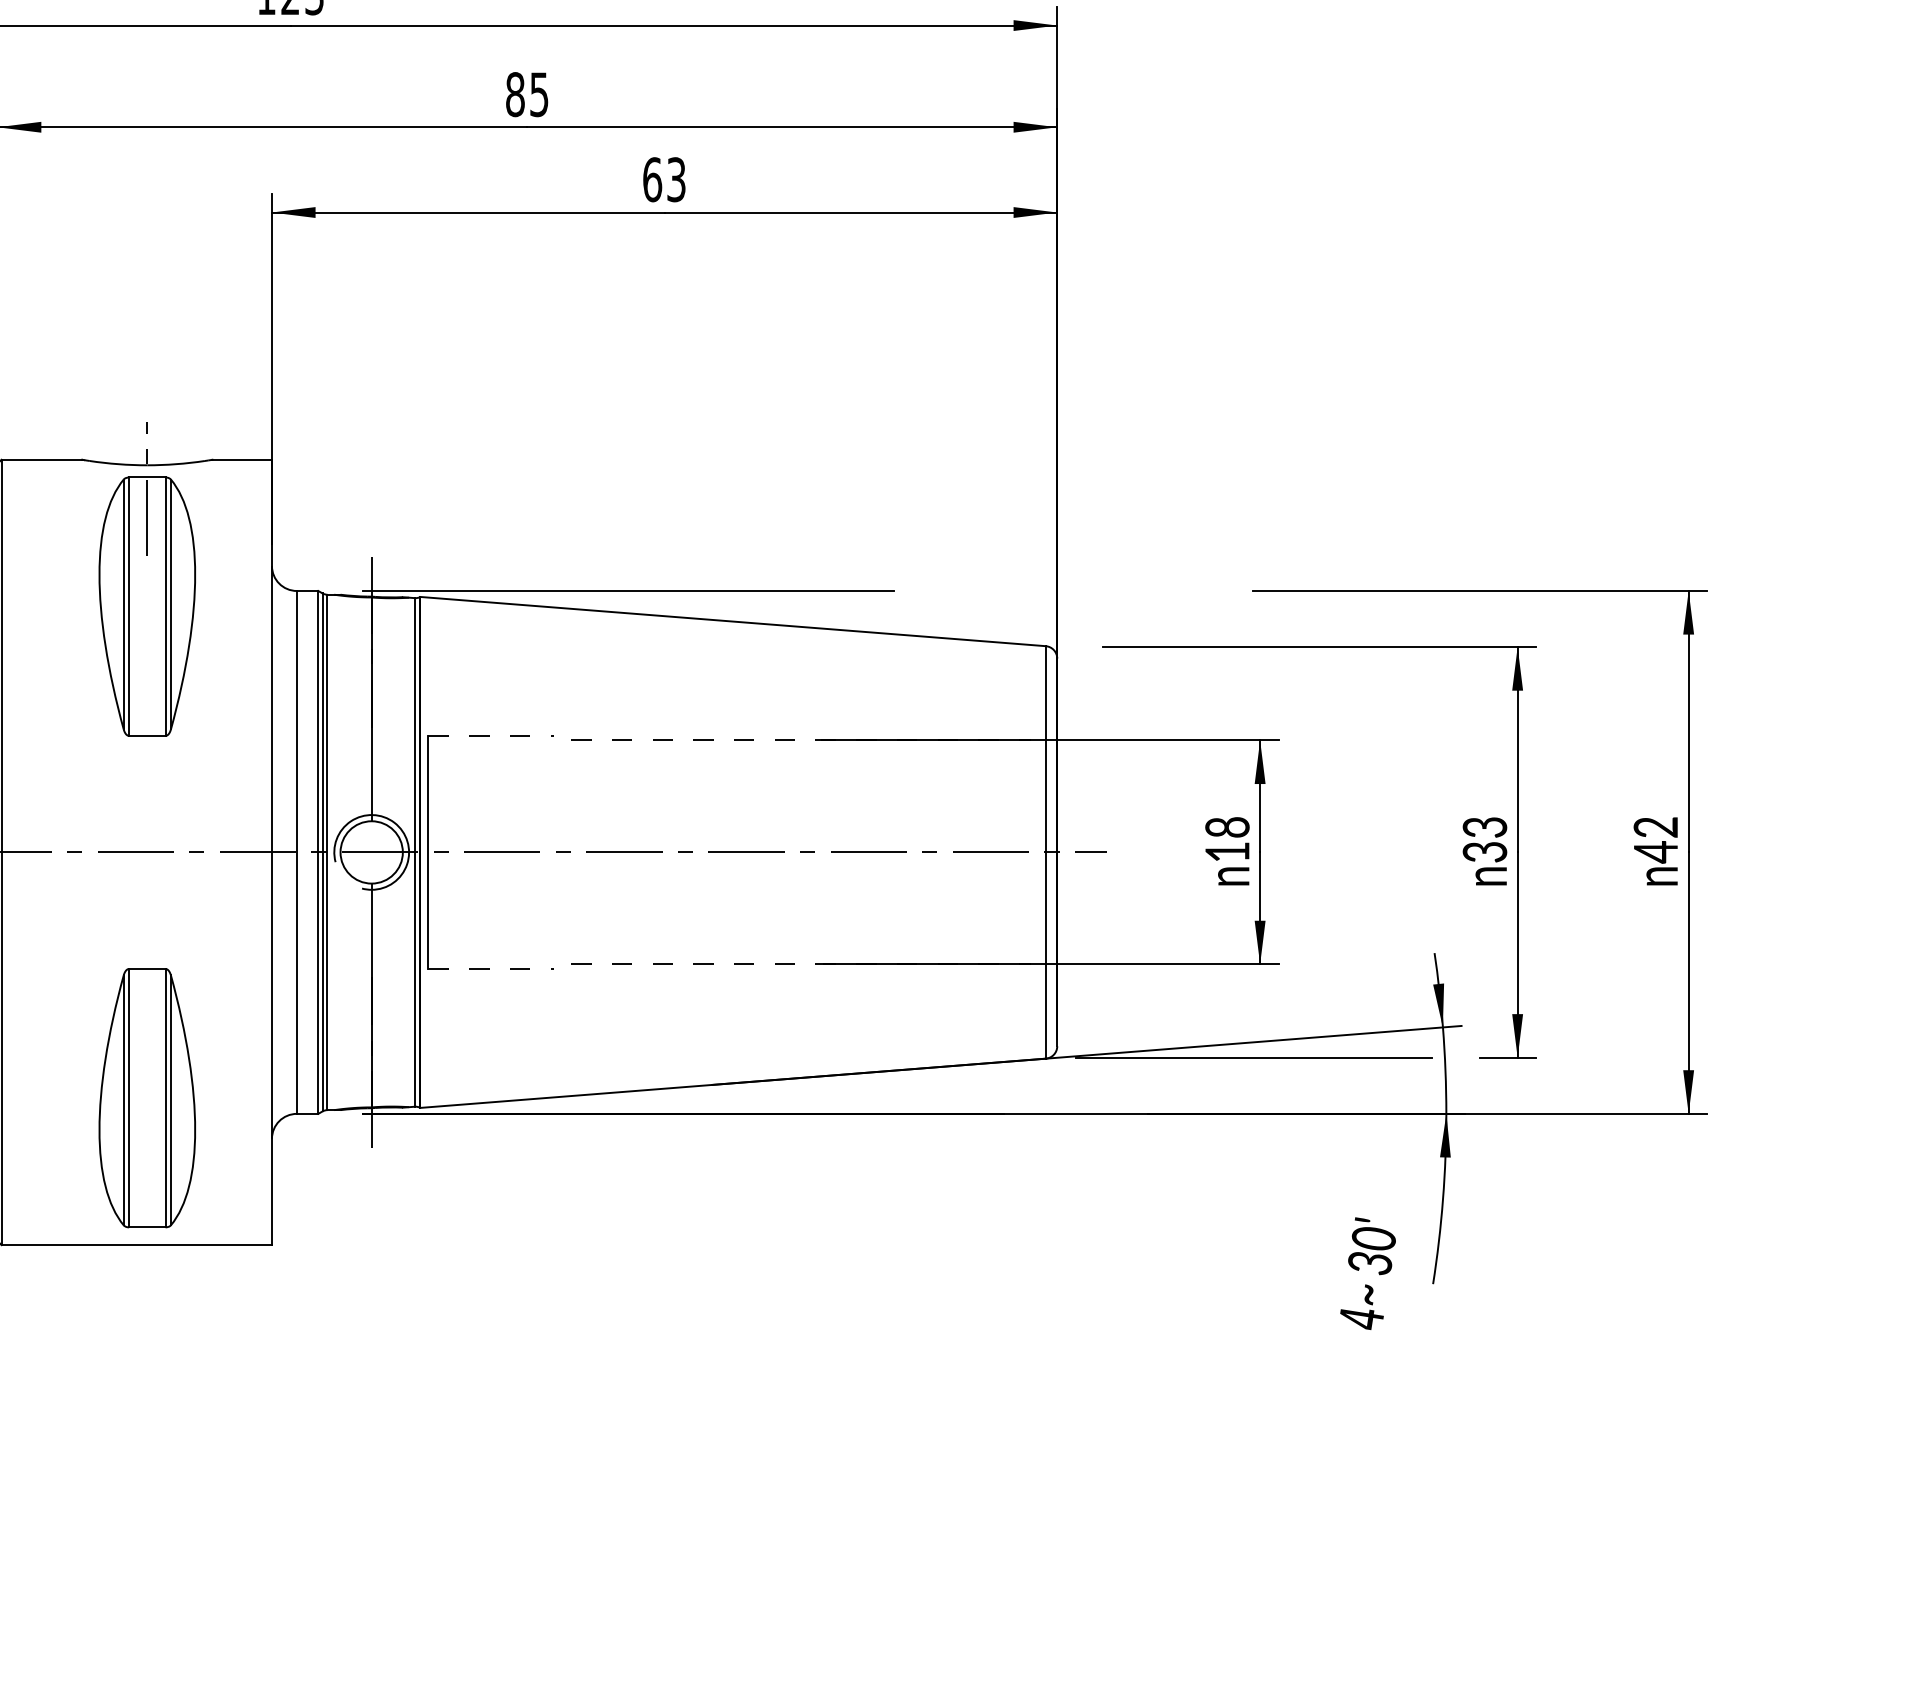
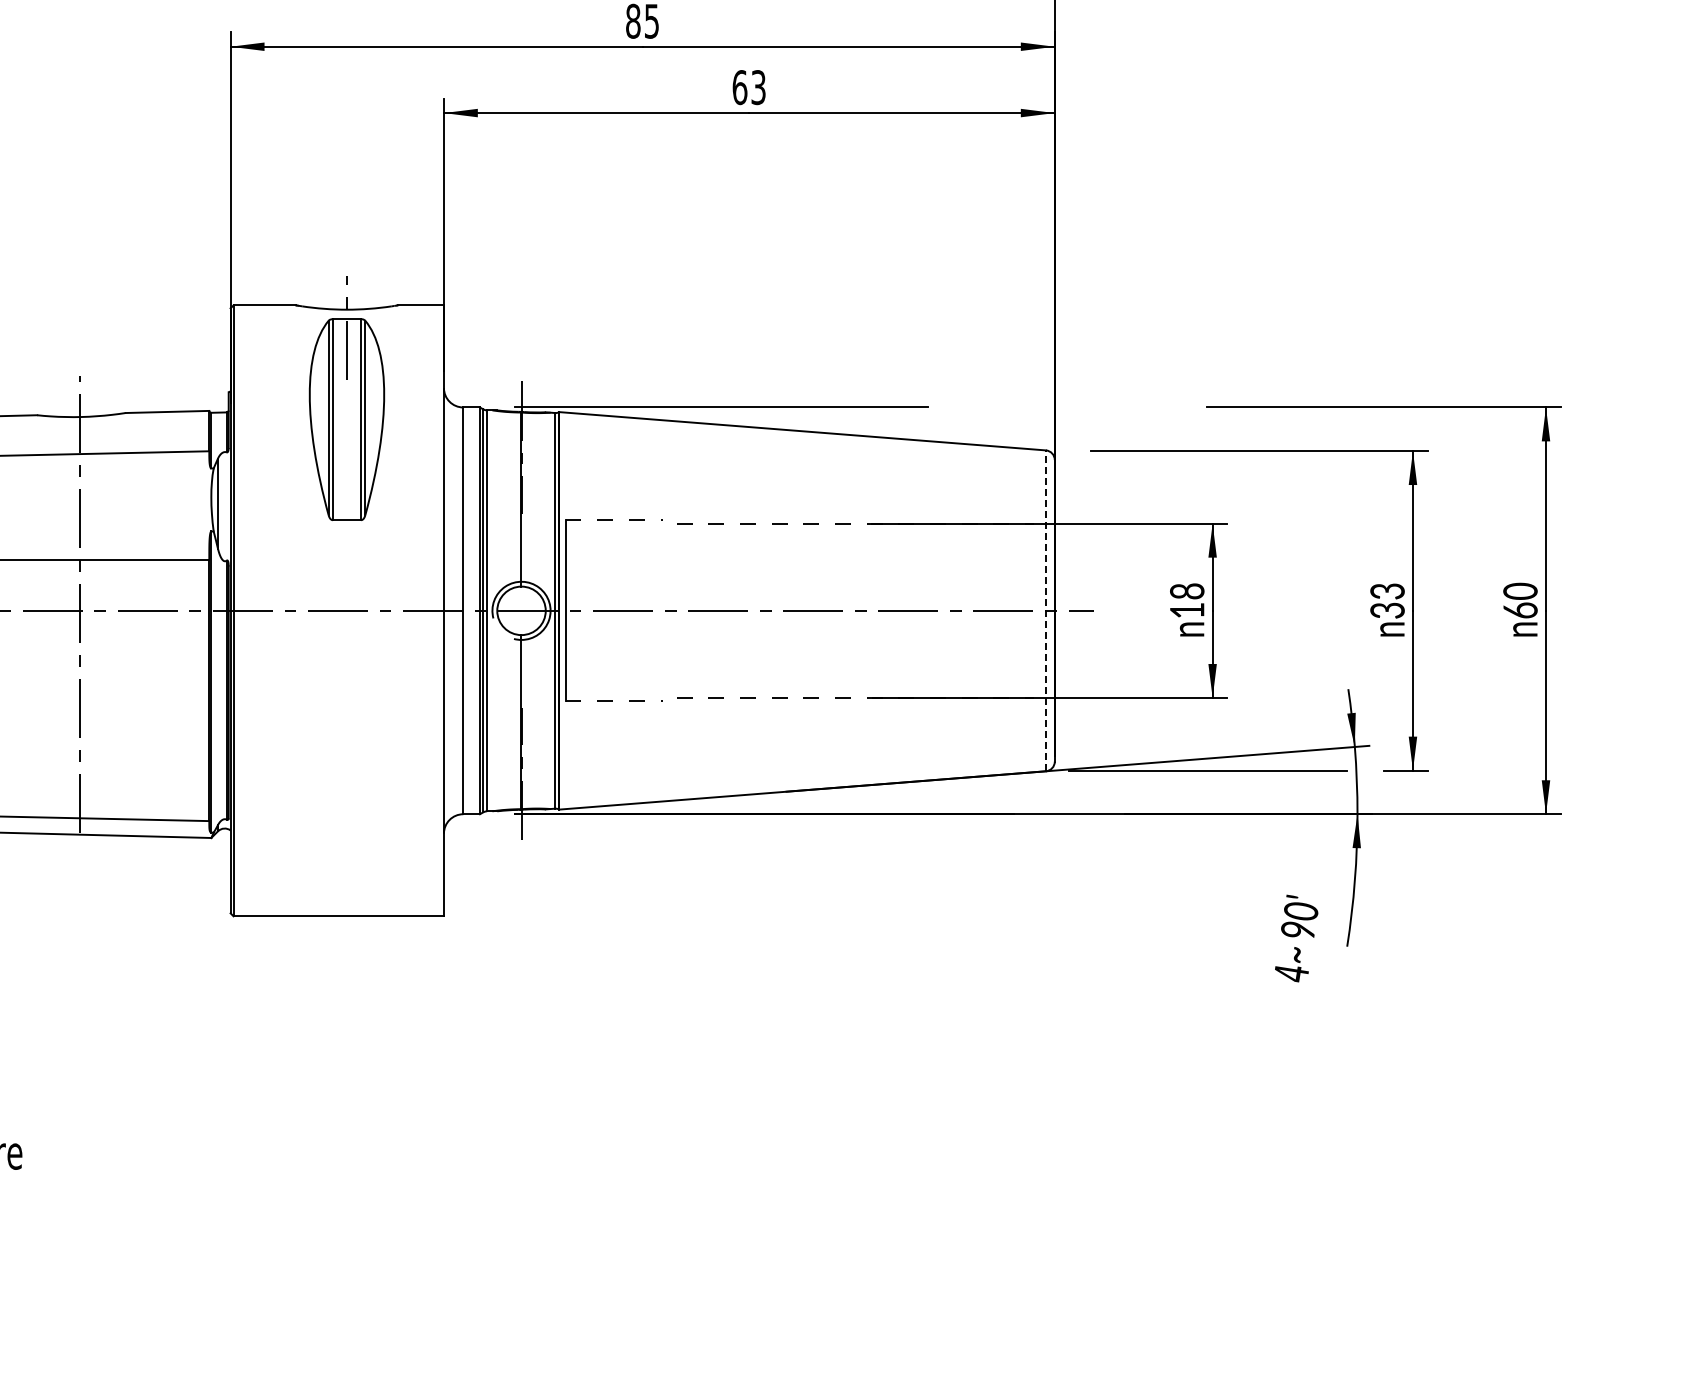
text: (1655, 839) -> (1520, 600), 42 -> 60
line: (1045, 851) -> (1045, 610), solid -> dashed
part: (146, 1097) -> (346, 801), removed
text: (1370, 1263) -> (1298, 930), 30' -> 90'

